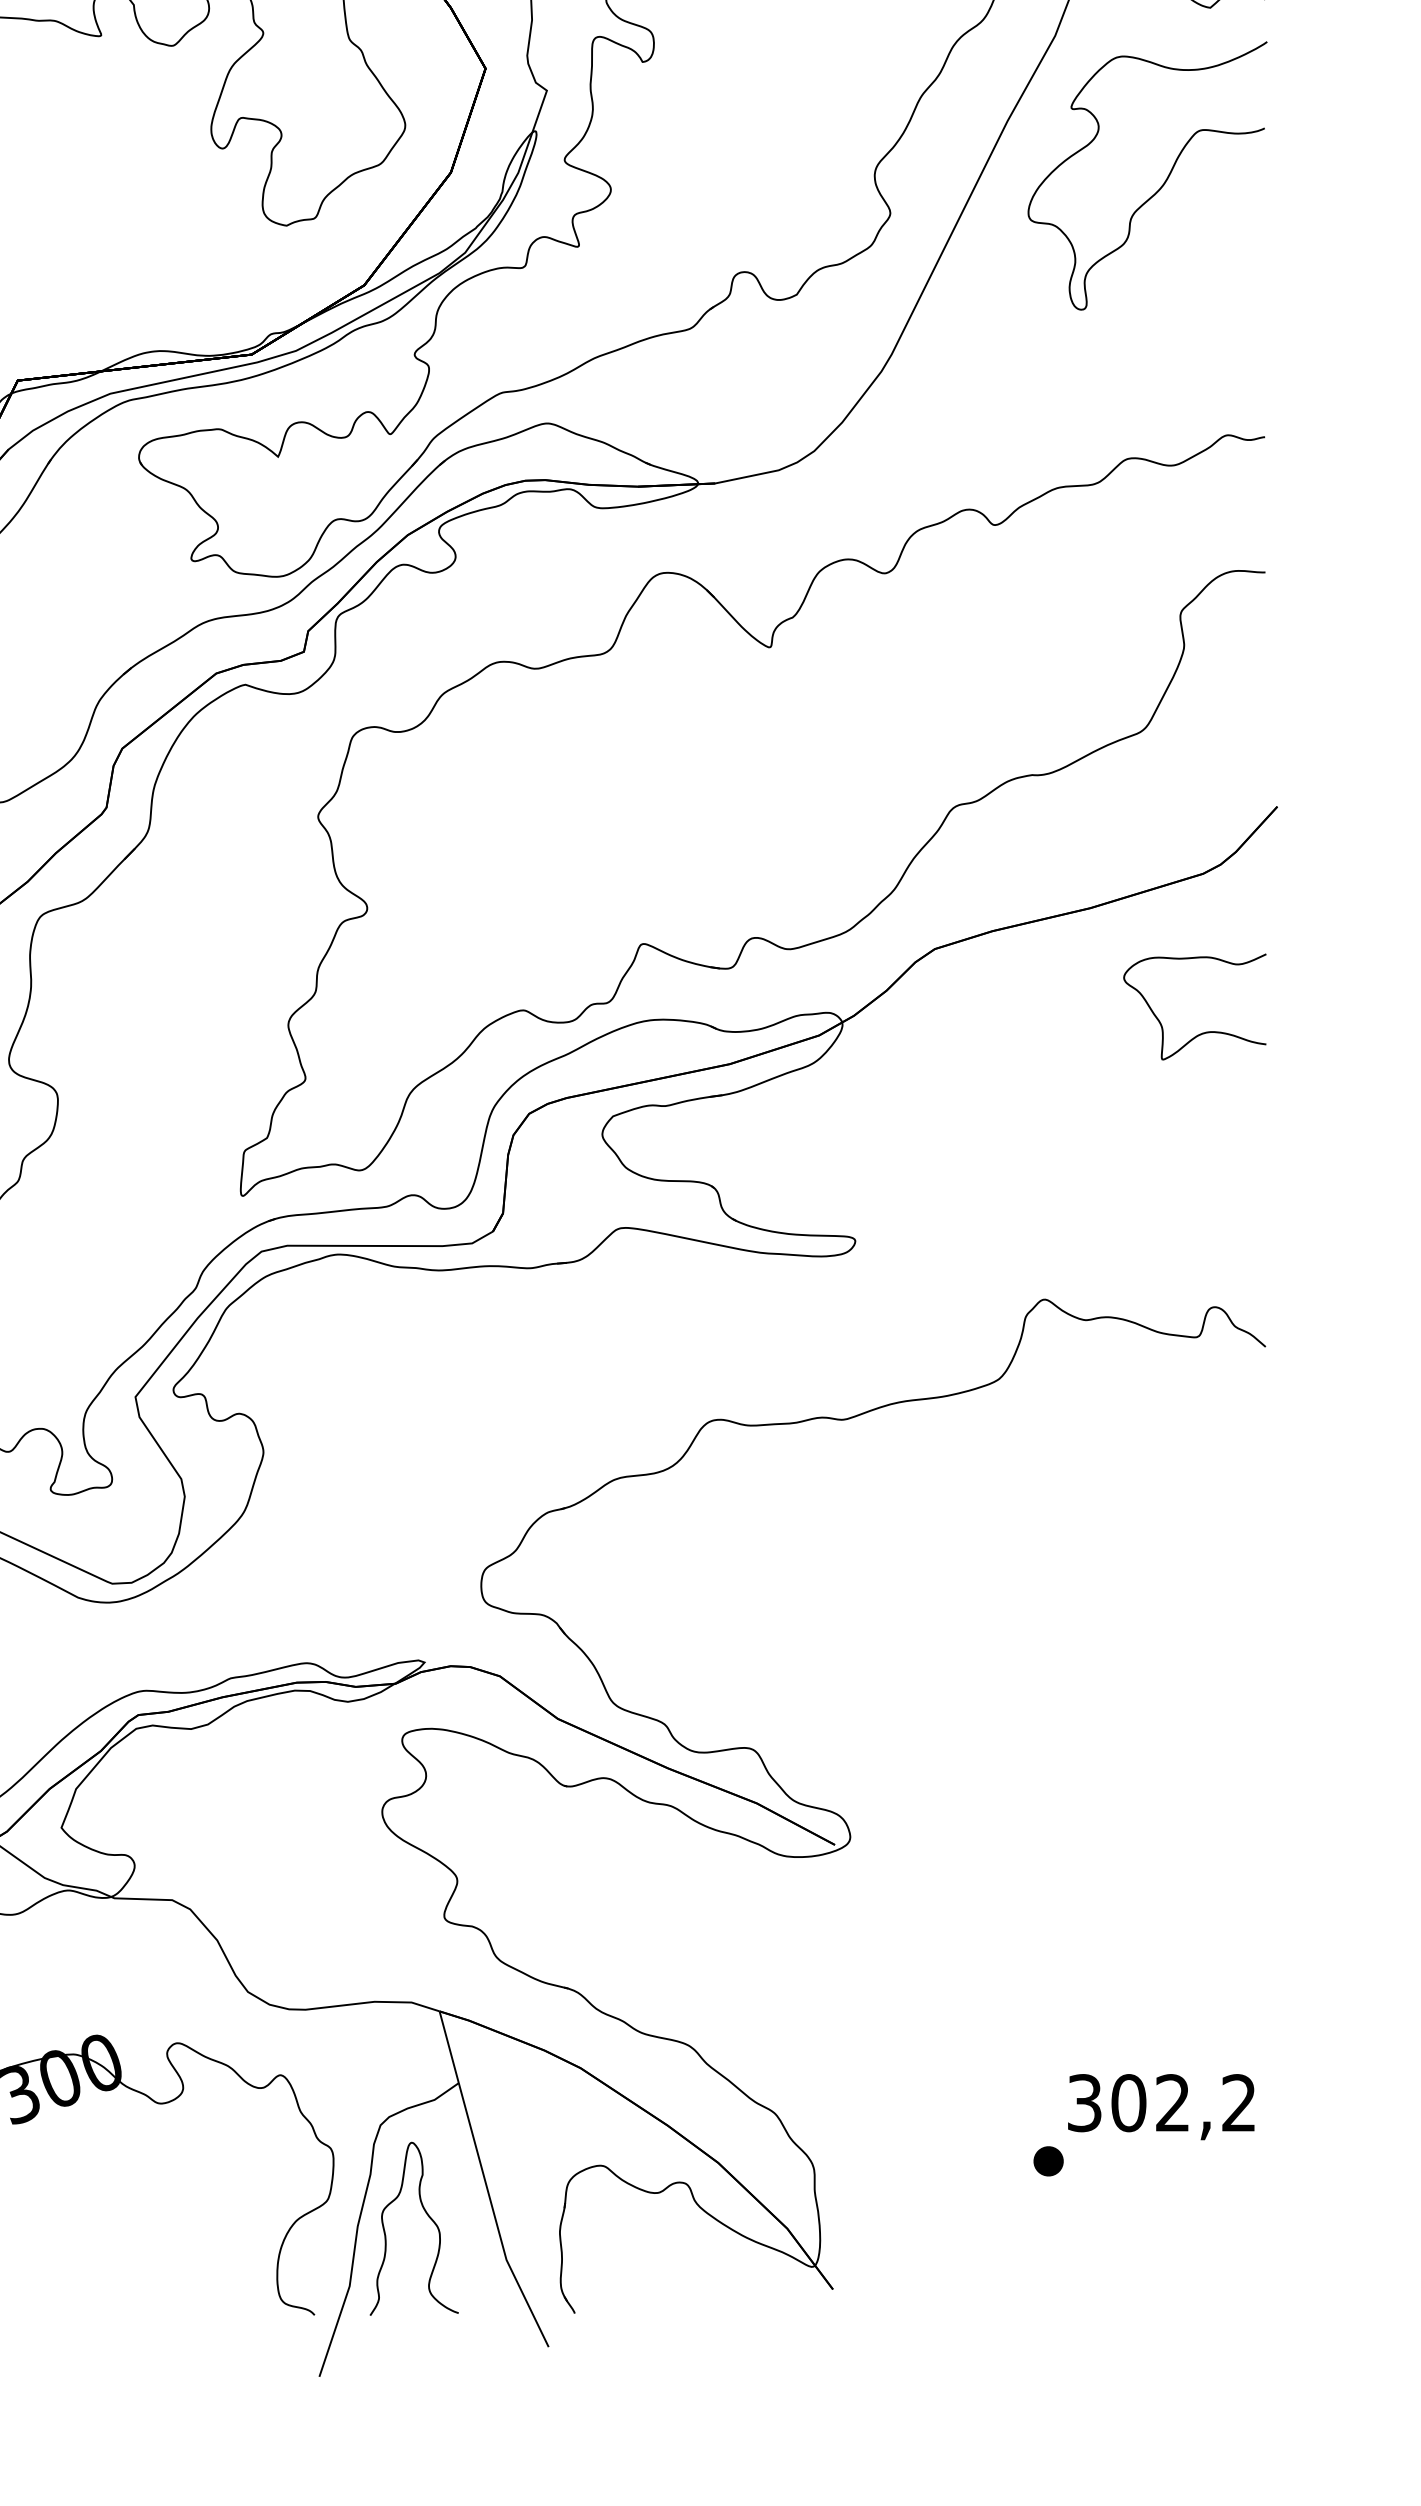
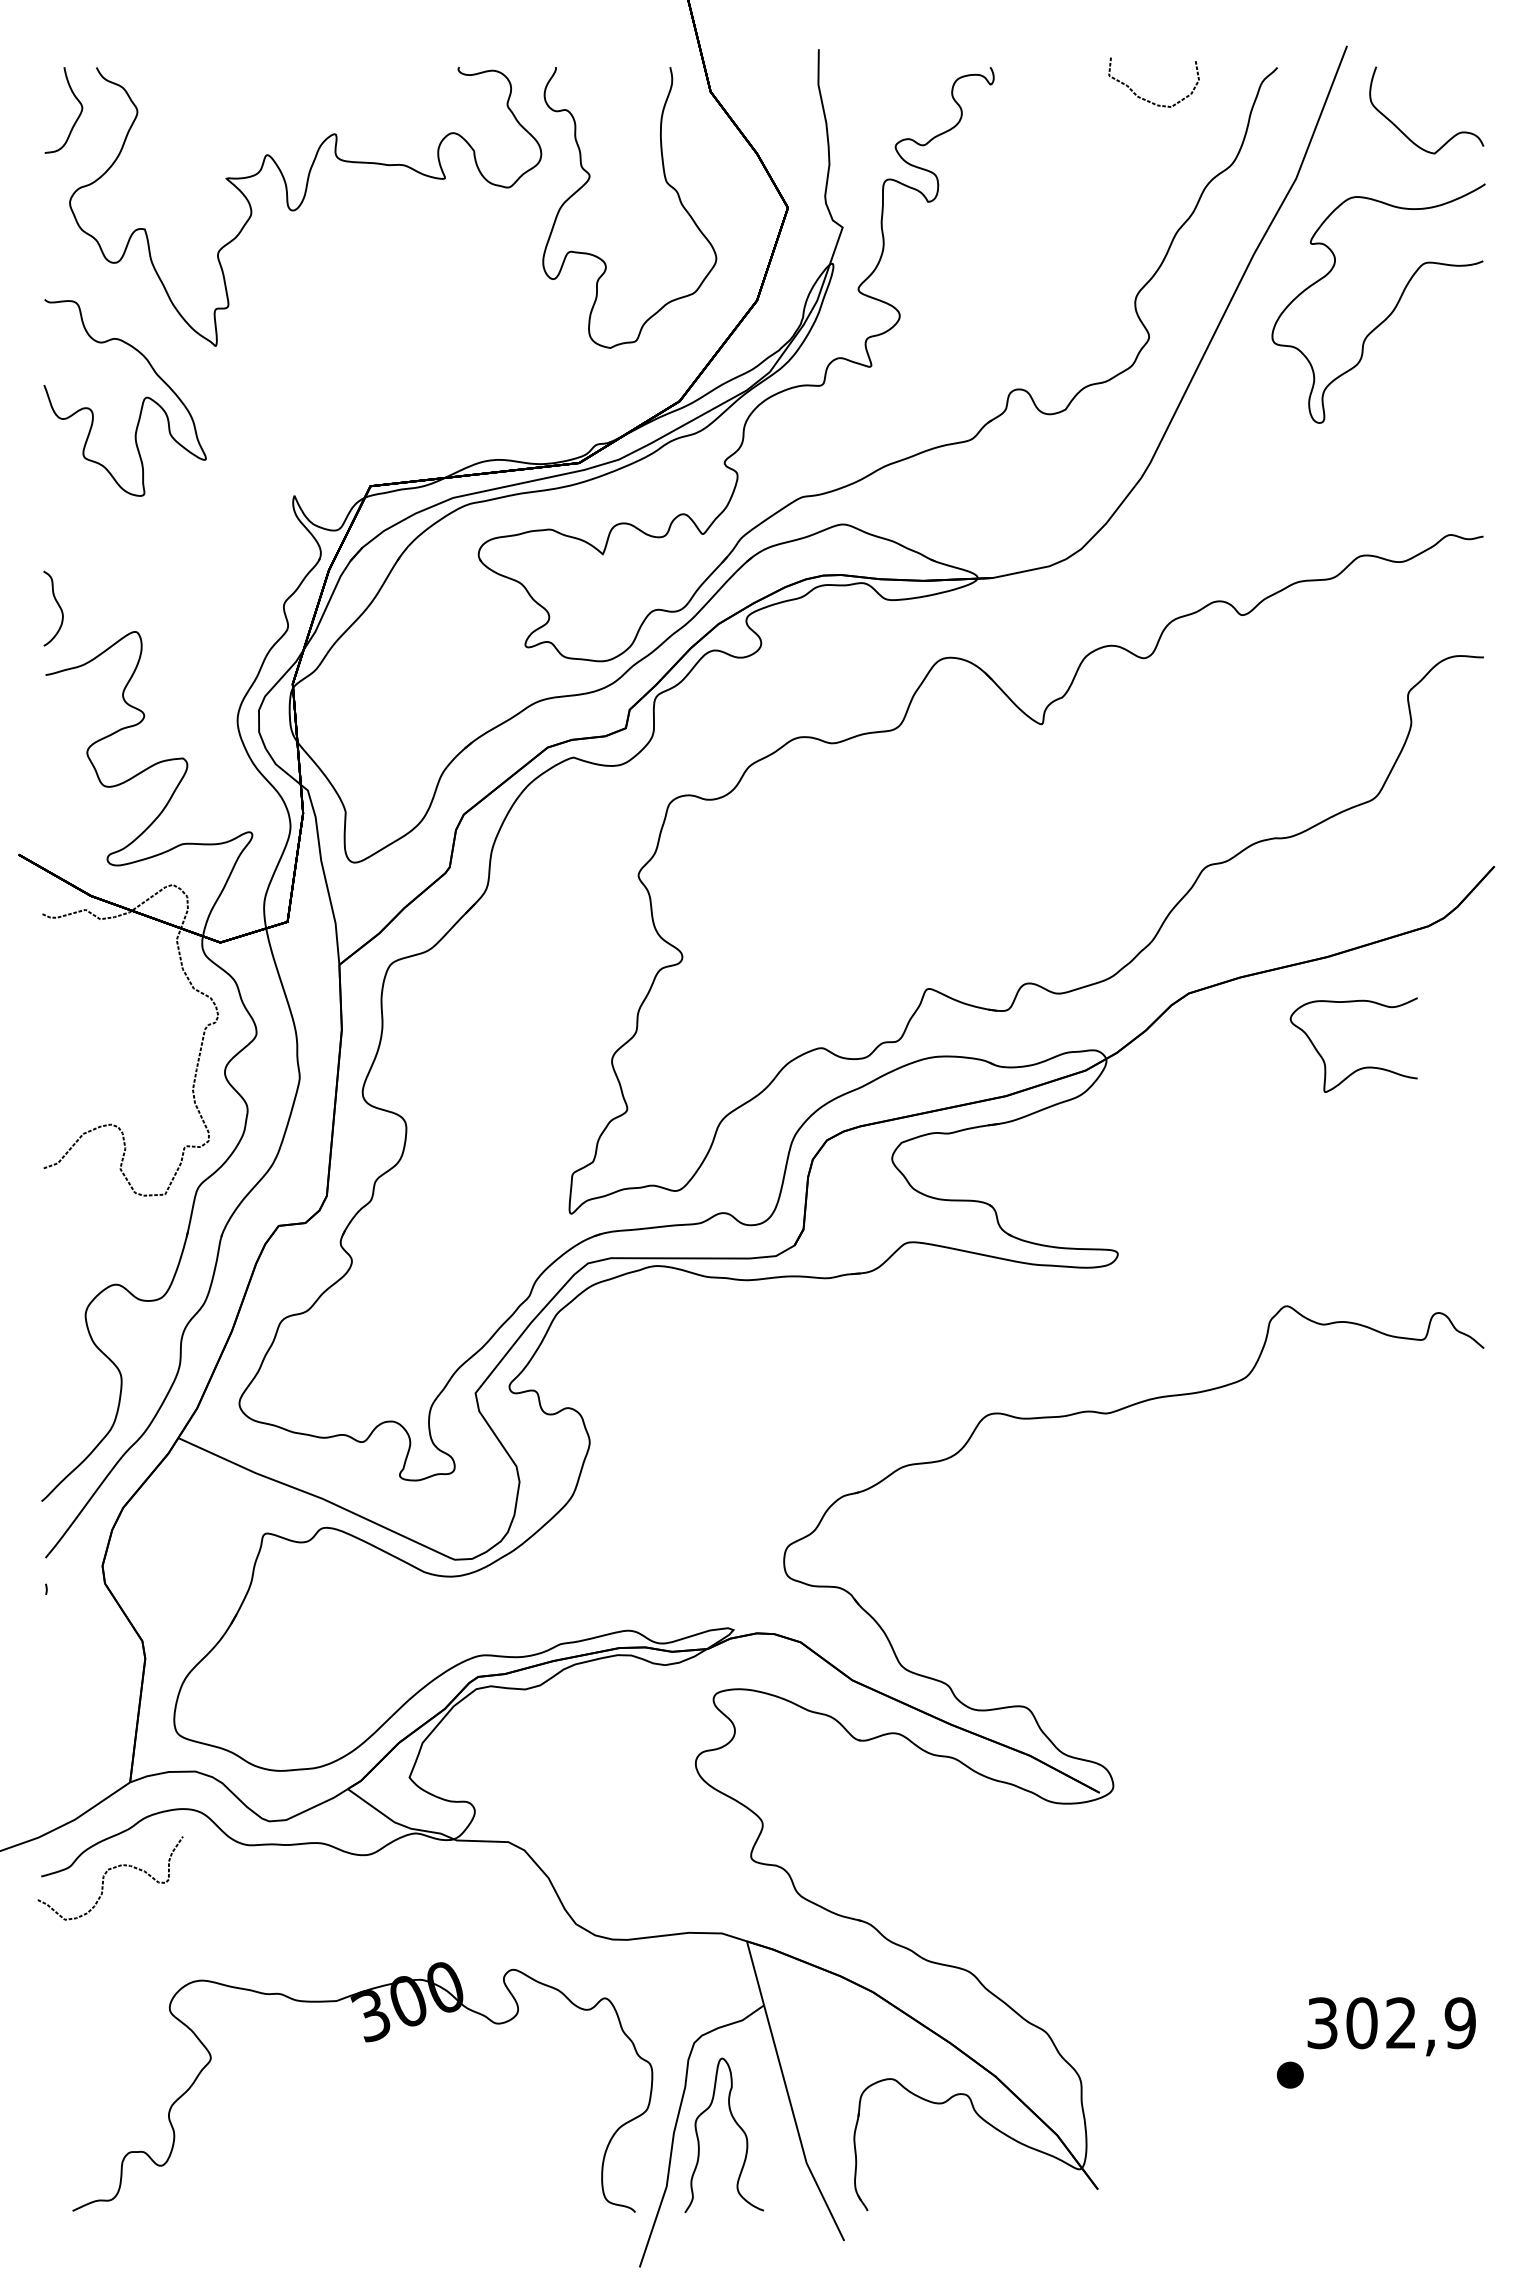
curve: (1203, 1032) -> (1361, 1067), moved
text: (1238, 2103) -> (1459, 2023), 302,2 -> 302,9

